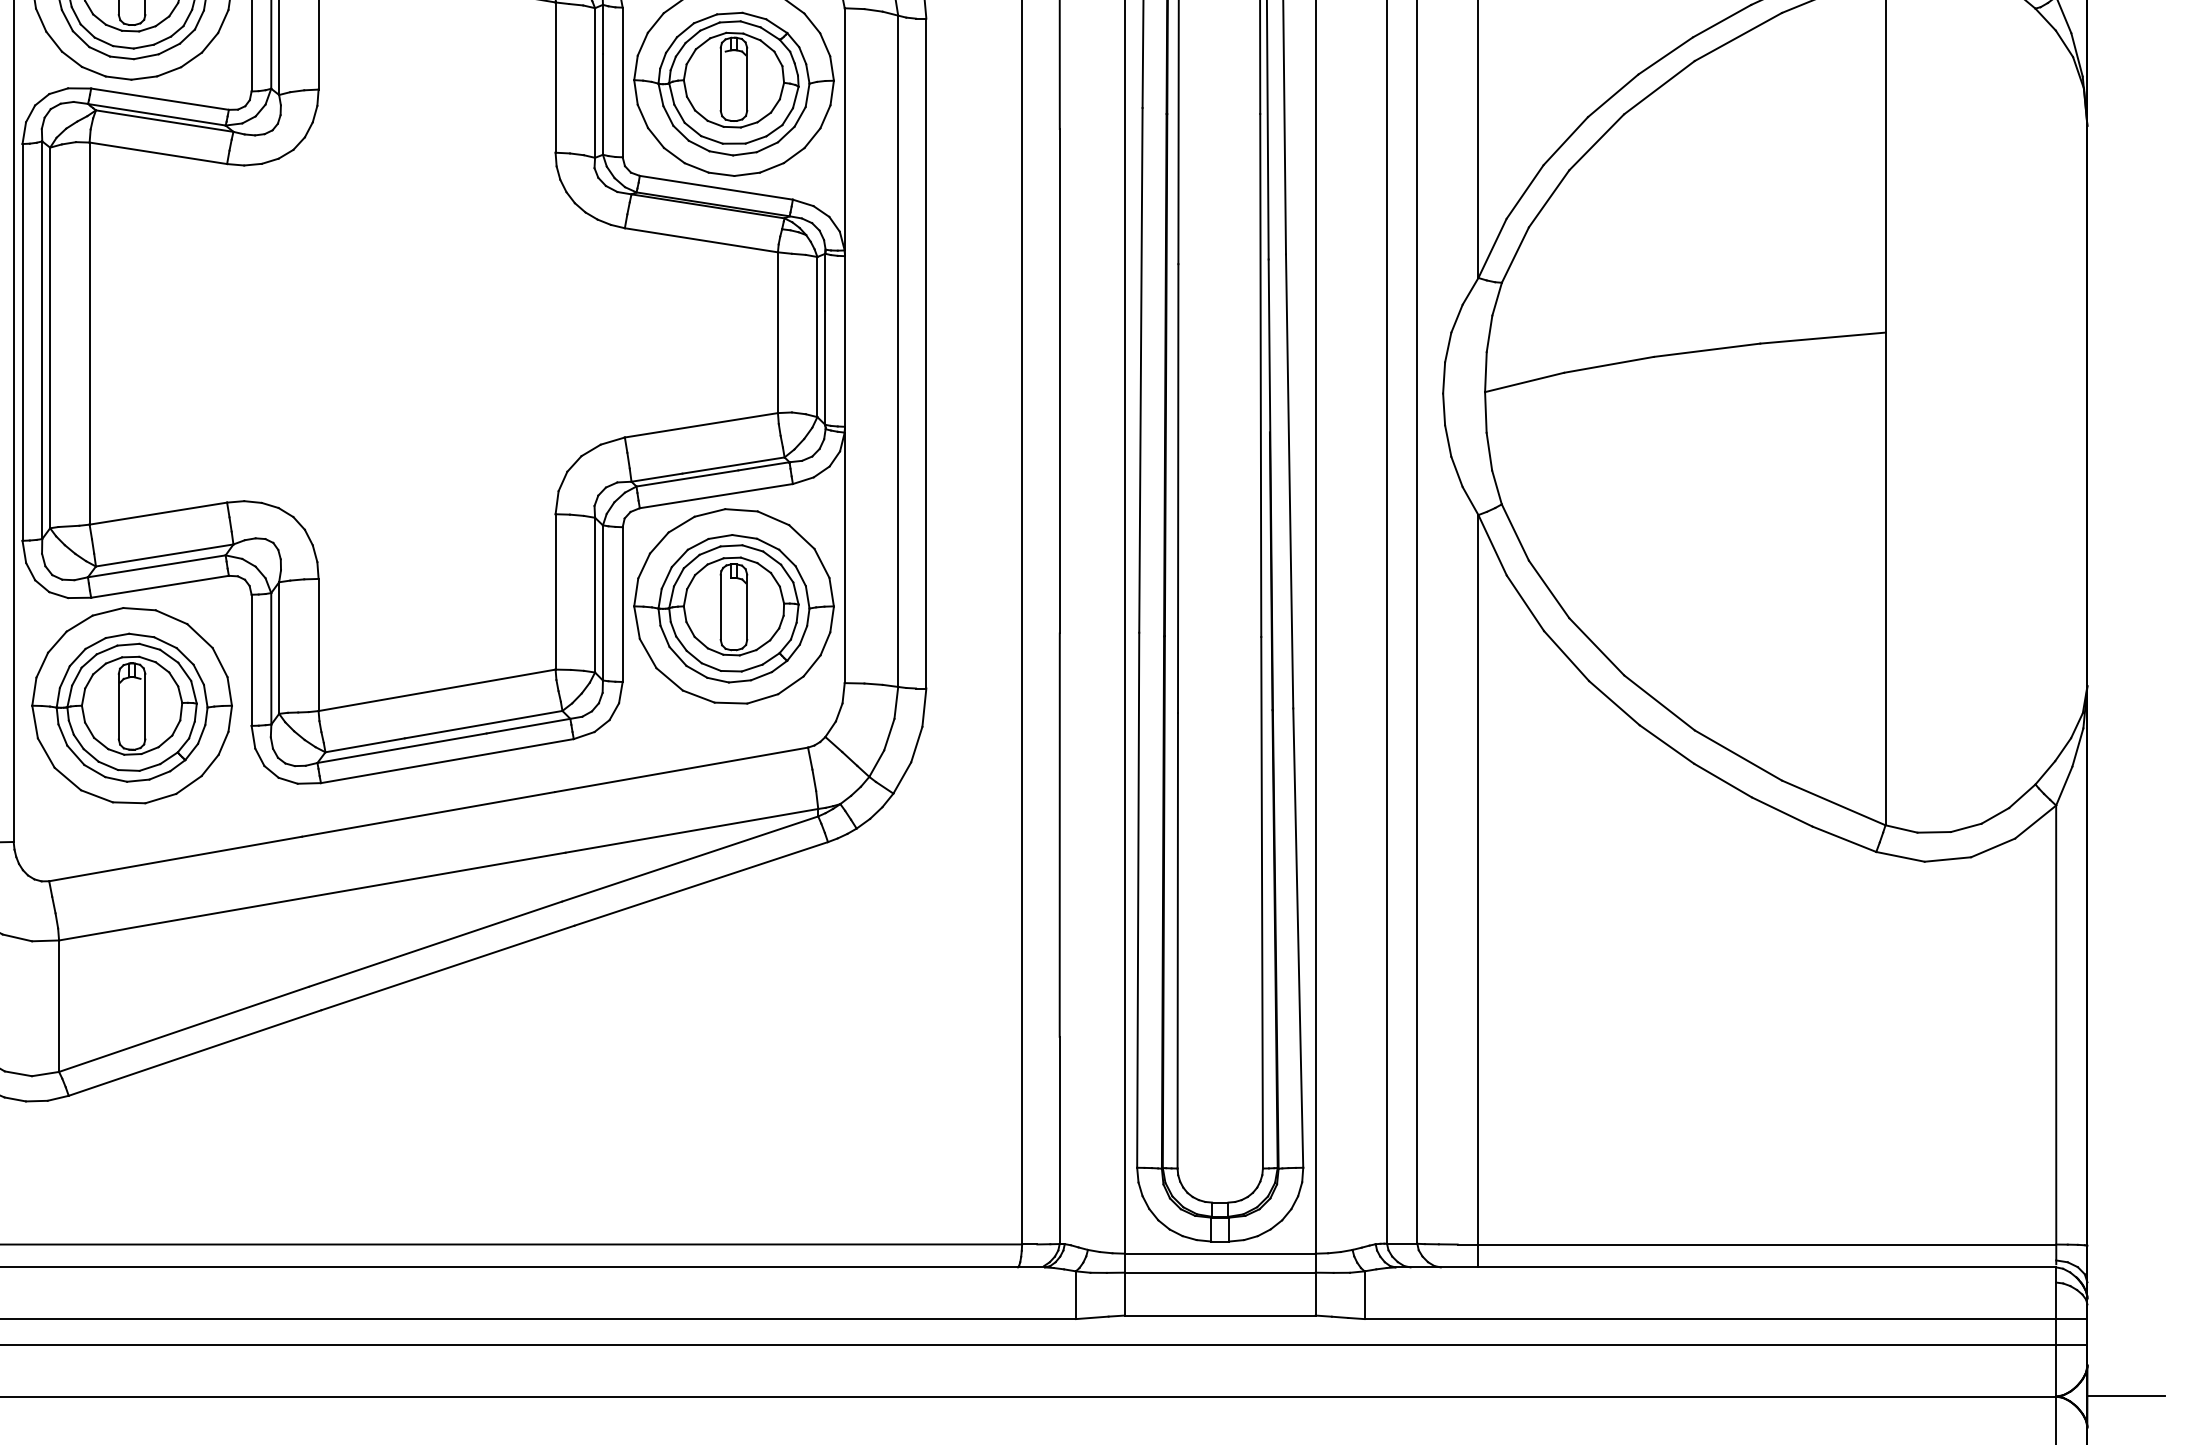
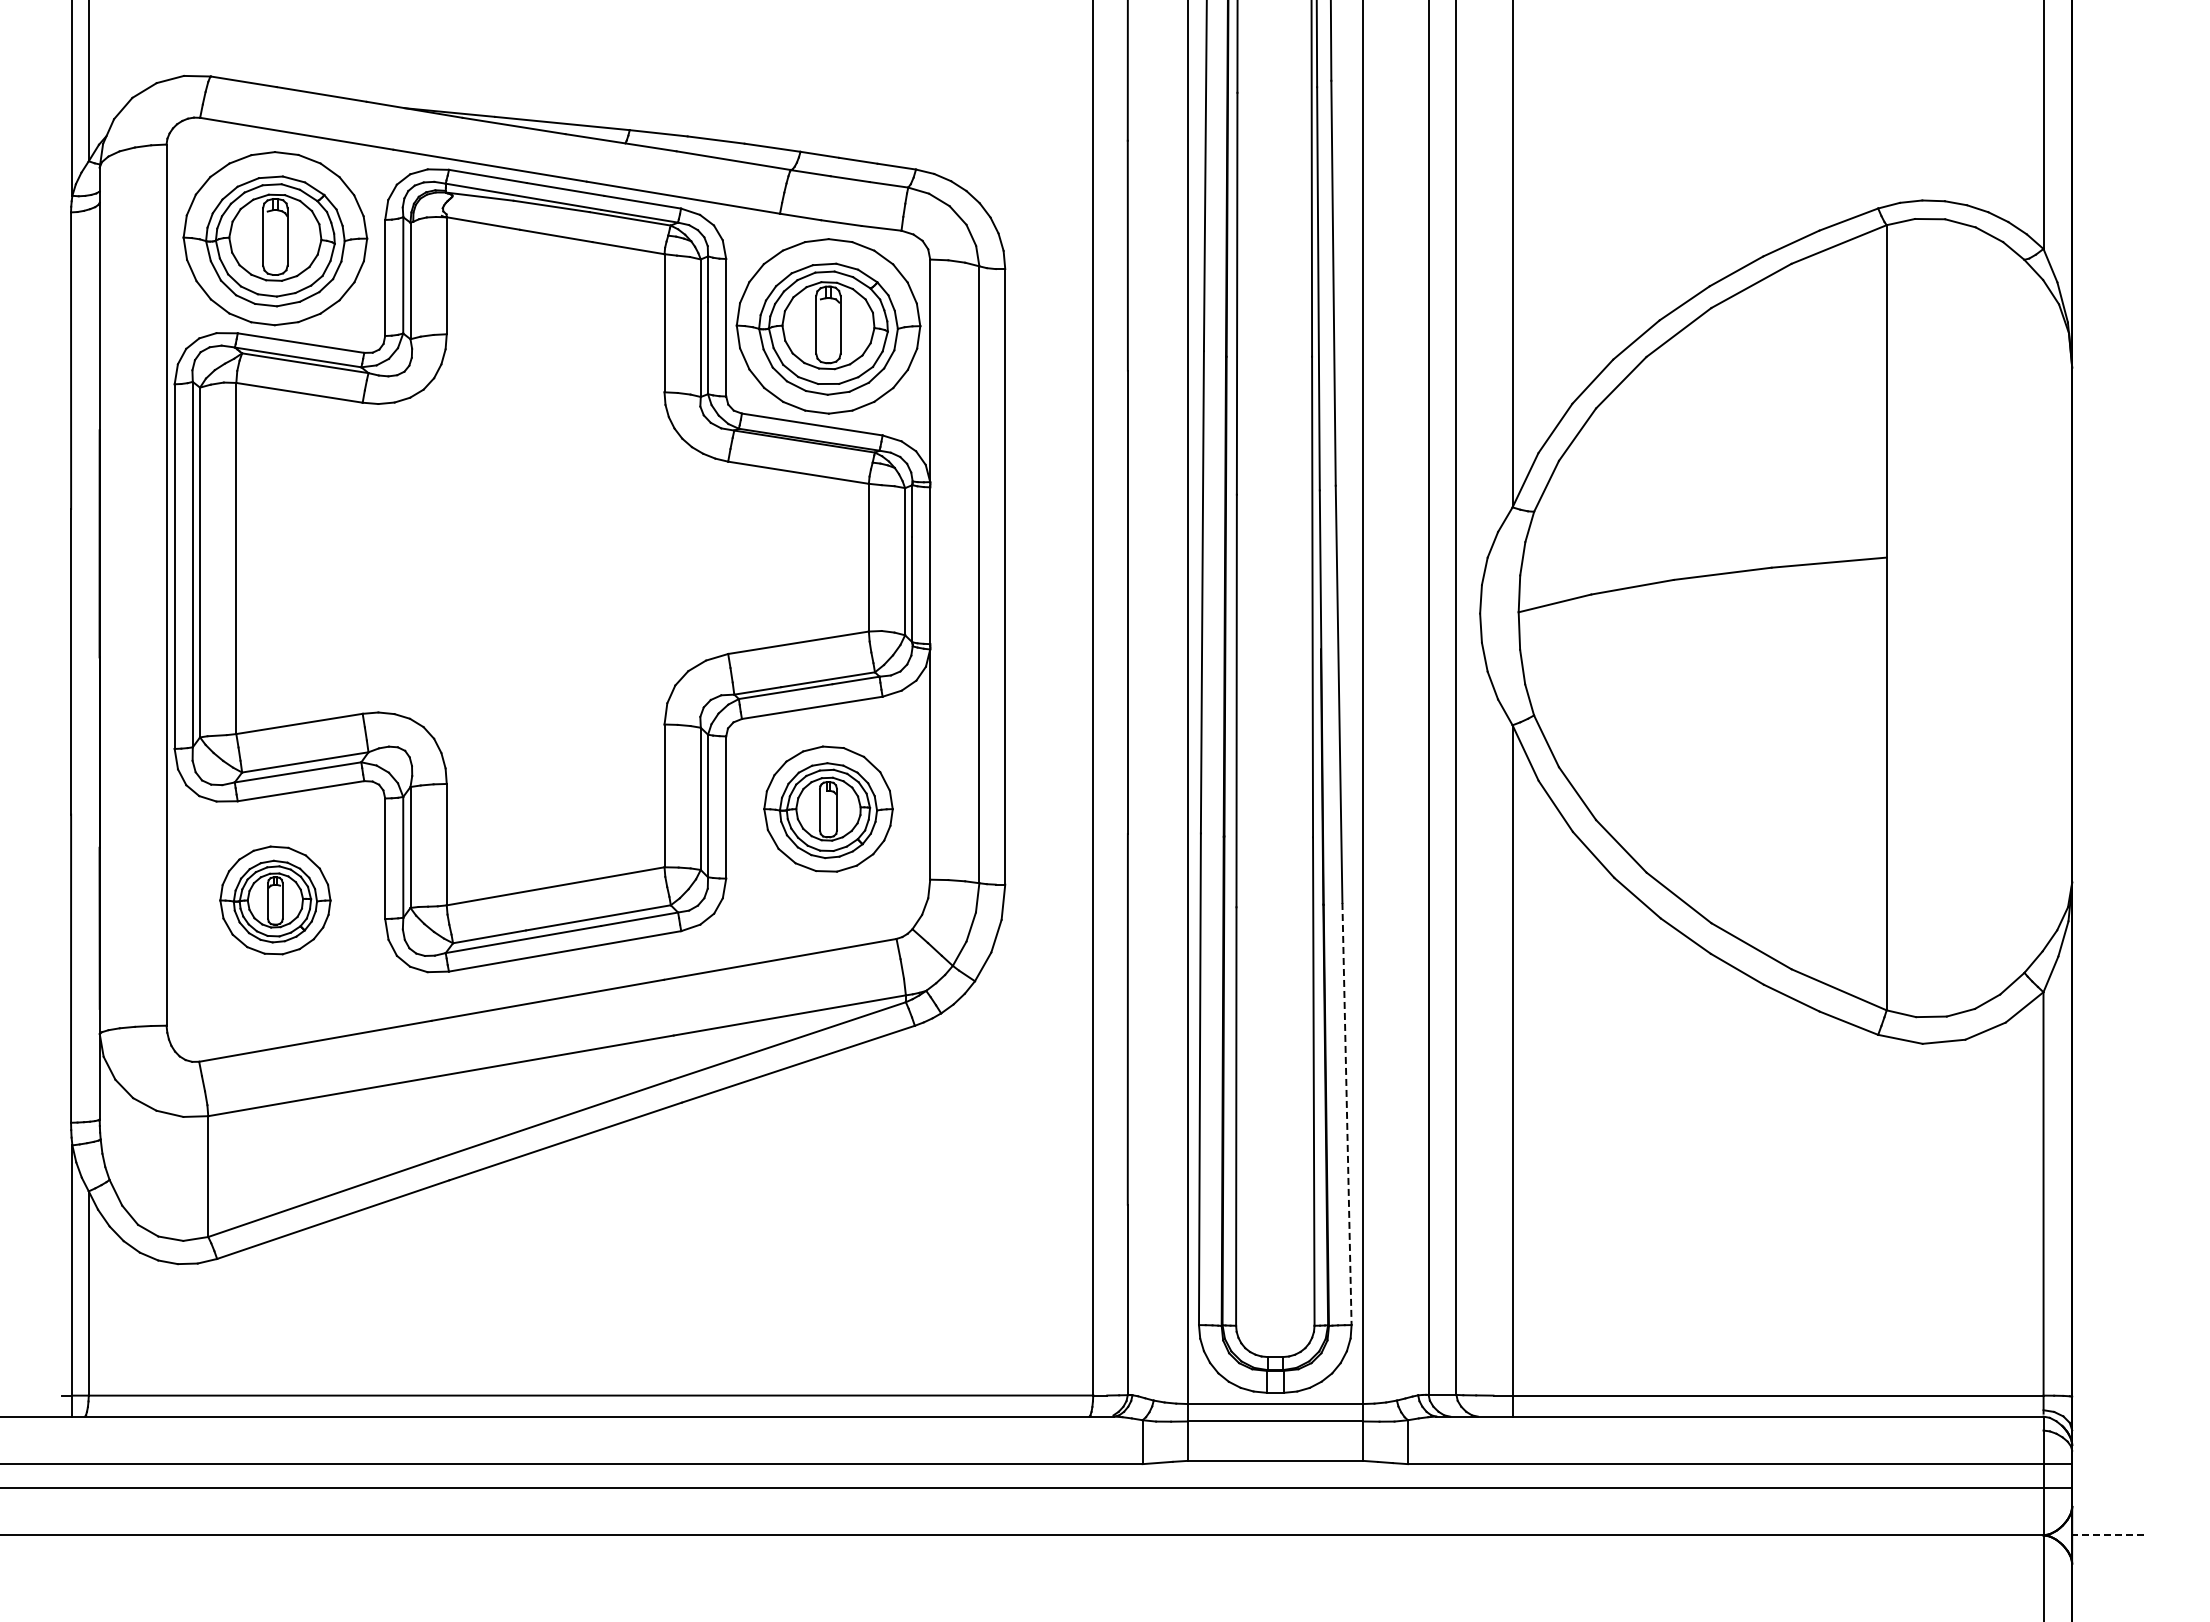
part: (734, 605) -> (828, 808), size x0.7
part: (132, 705) -> (275, 900), size x0.6
line: (1298, 938) -> (1347, 1114), solid -> dashed
line: (2125, 1395) -> (2107, 1534), solid -> dashed

